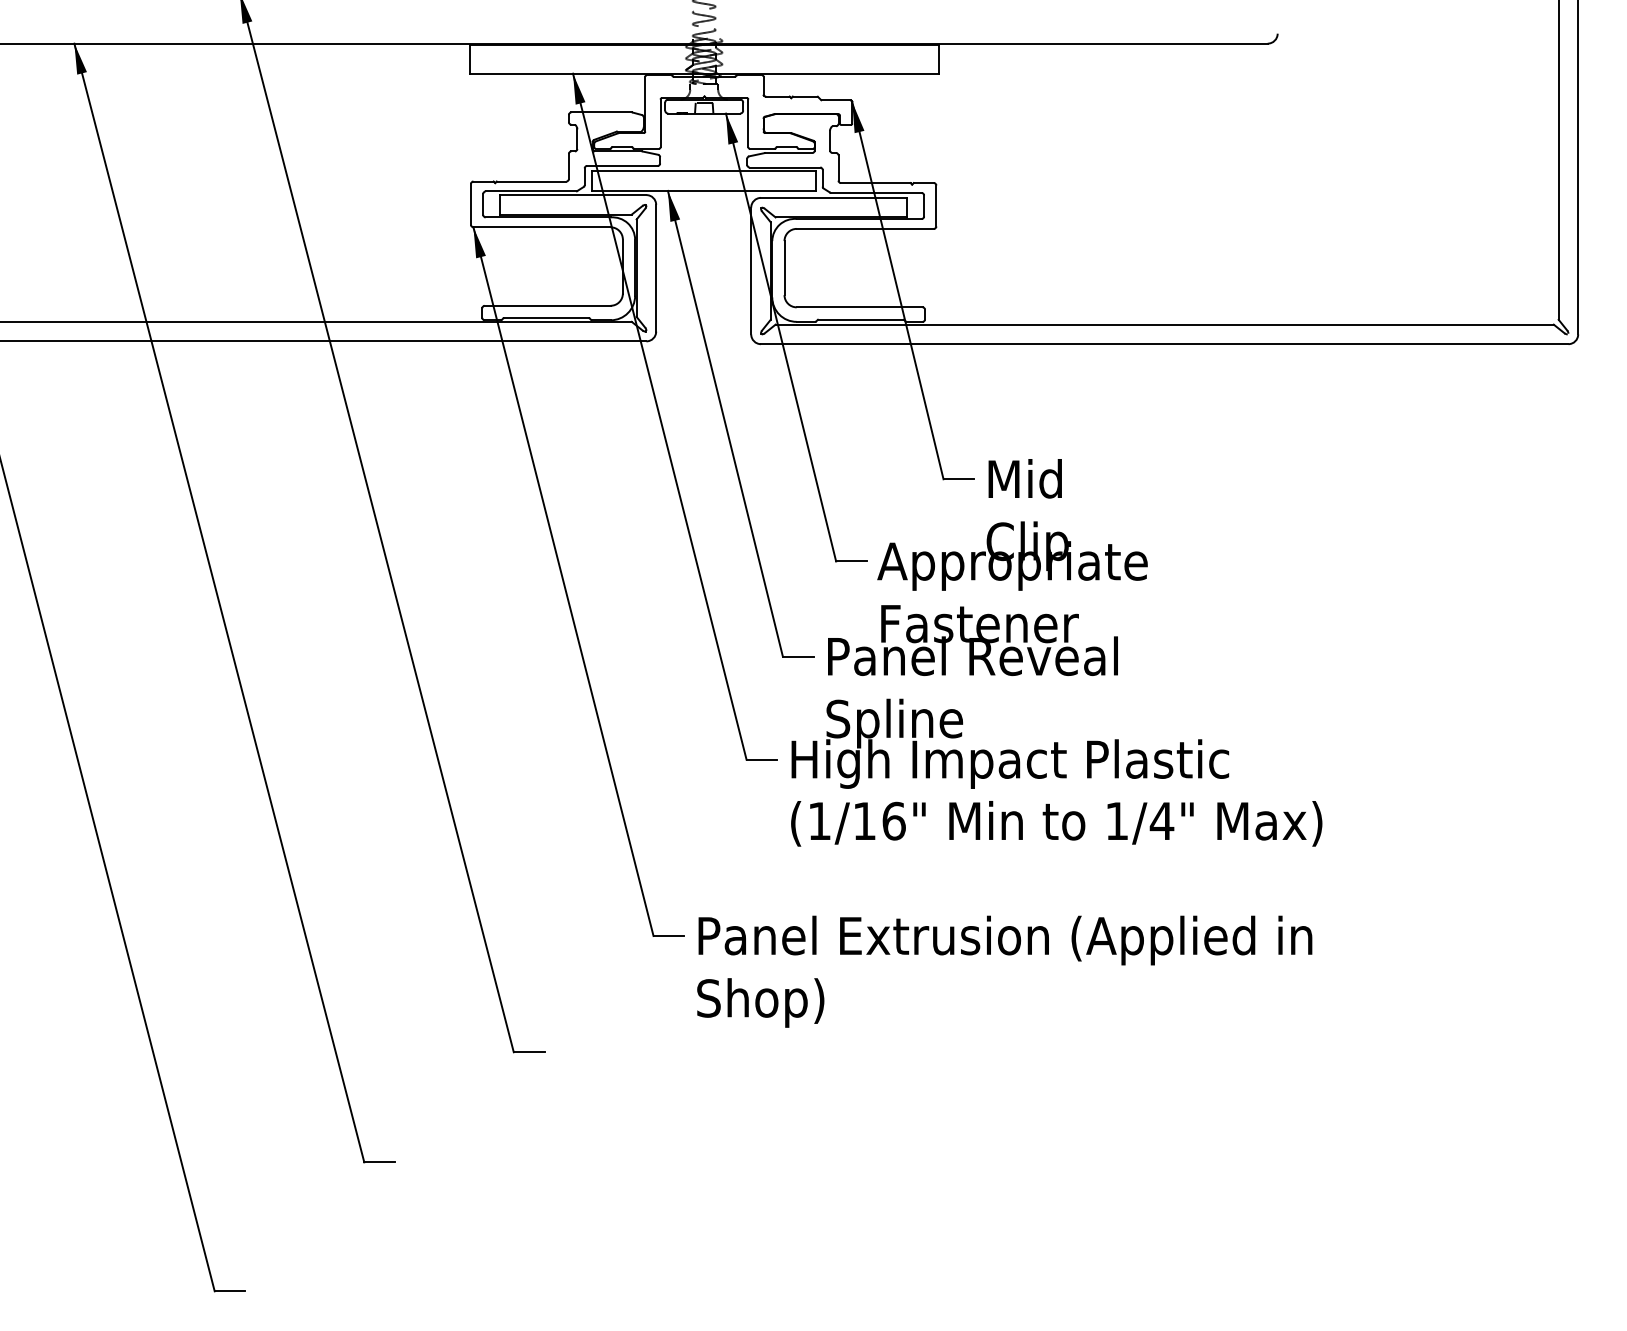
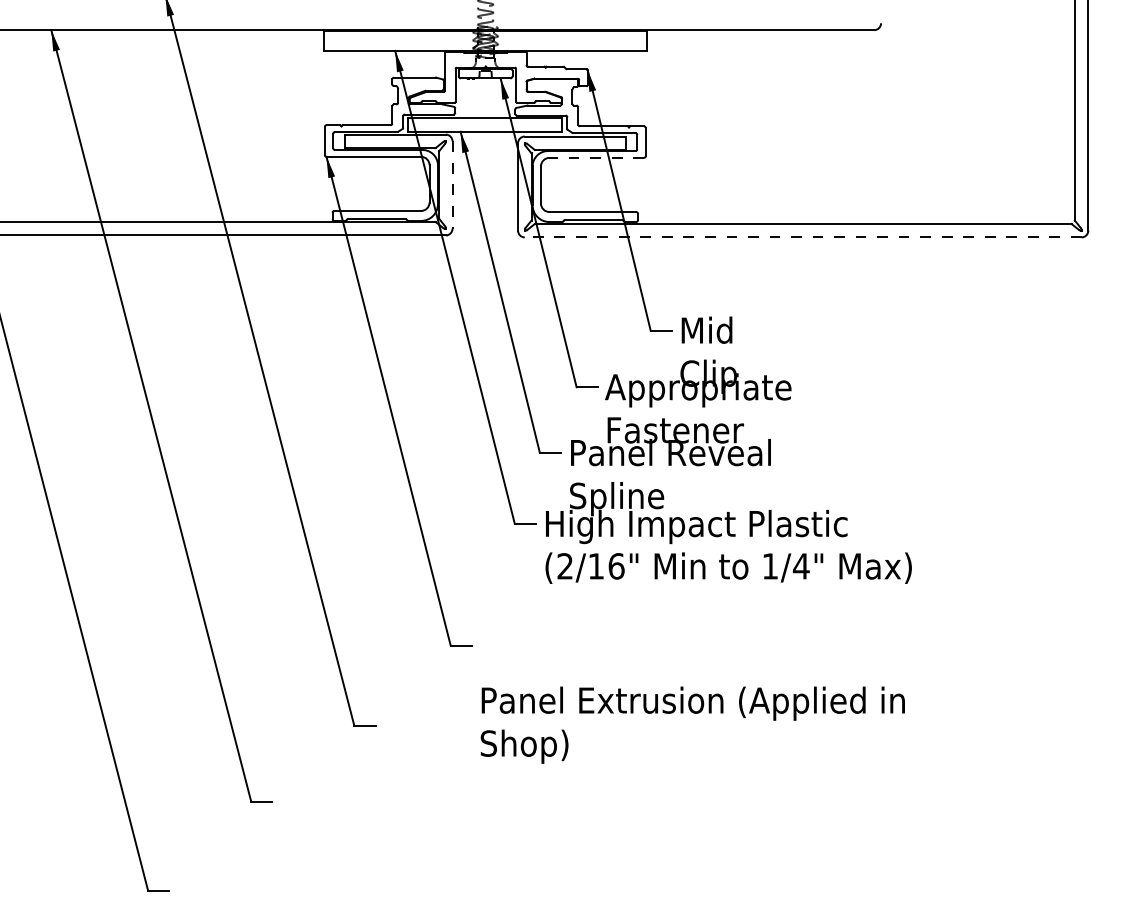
line: (864, 228) -> (596, 157), solid -> dashed
line: (656, 268) -> (452, 185), solid -> dashed
line: (1163, 344) -> (802, 237), solid -> dashed
text: (818, 821) -> (564, 566), (1/16" -> (2/16"
text: (1004, 970) -> (692, 724), moved

